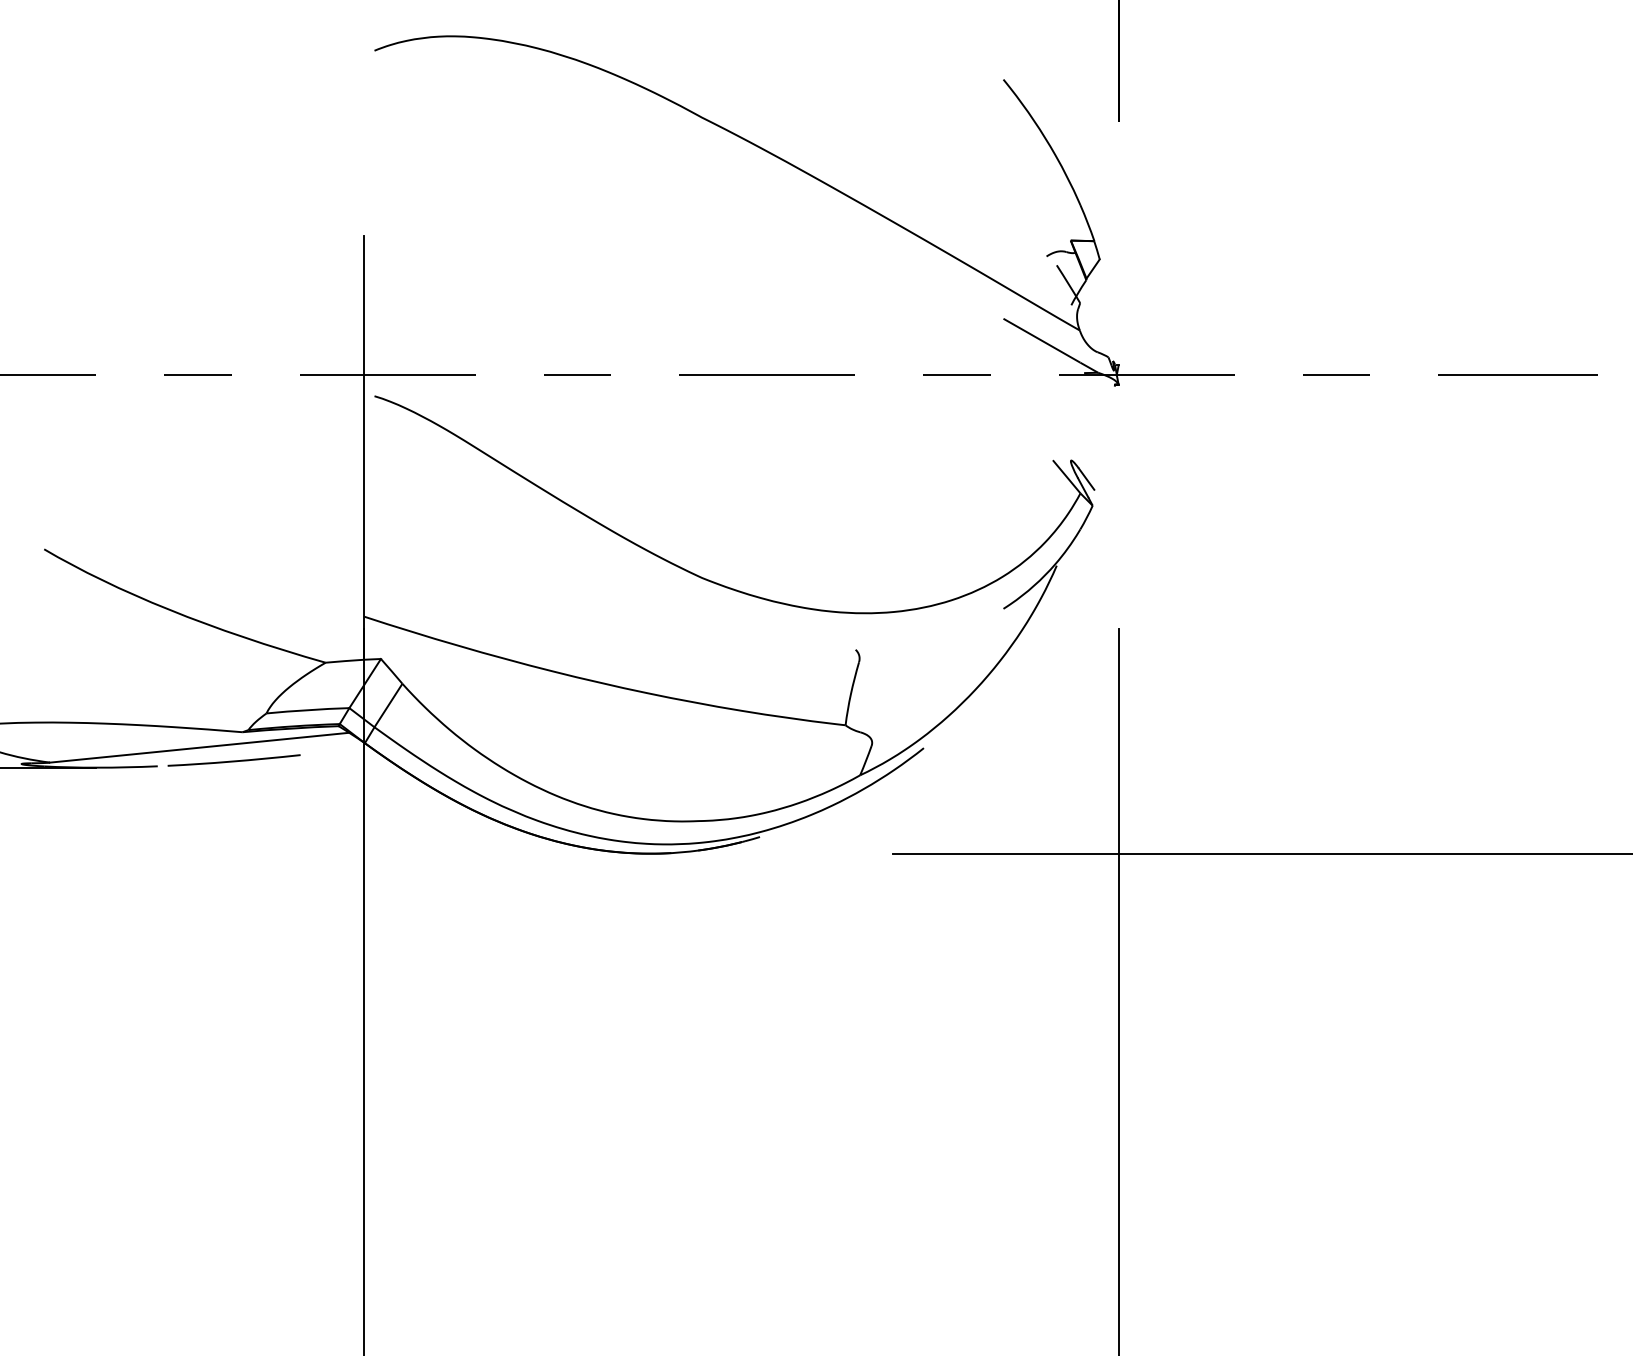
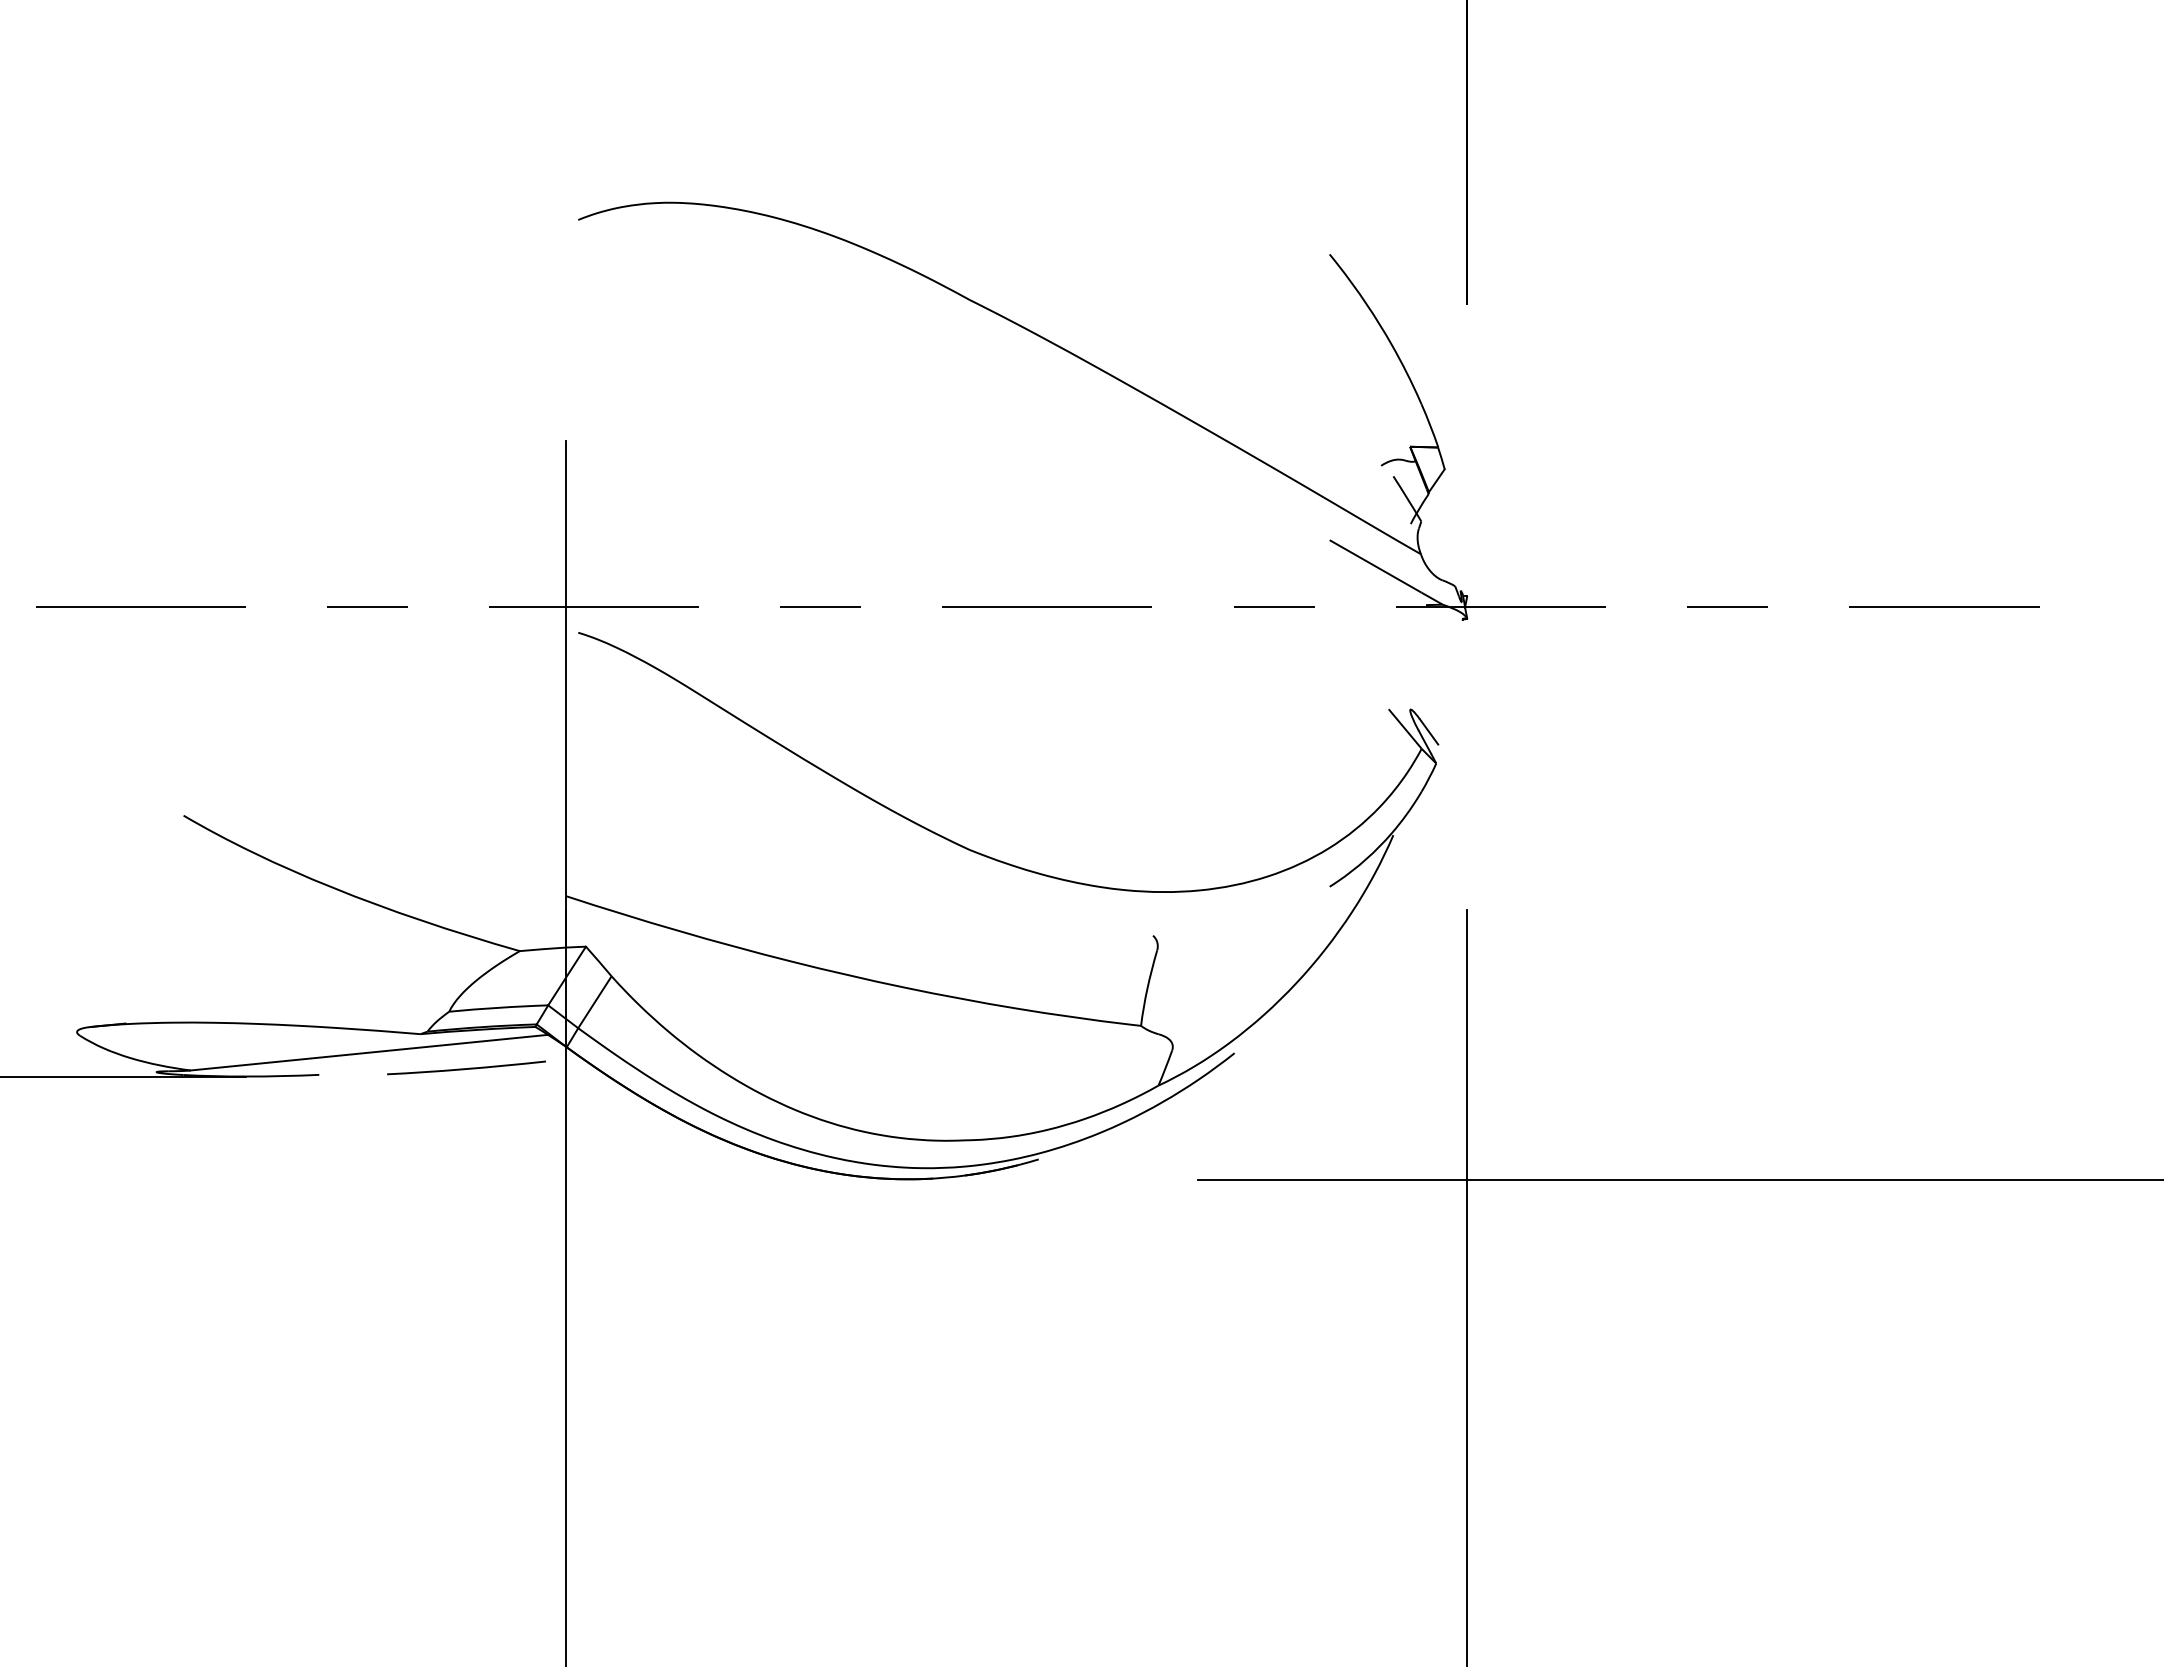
curve: (234, 760) -> (466, 1068), moved

